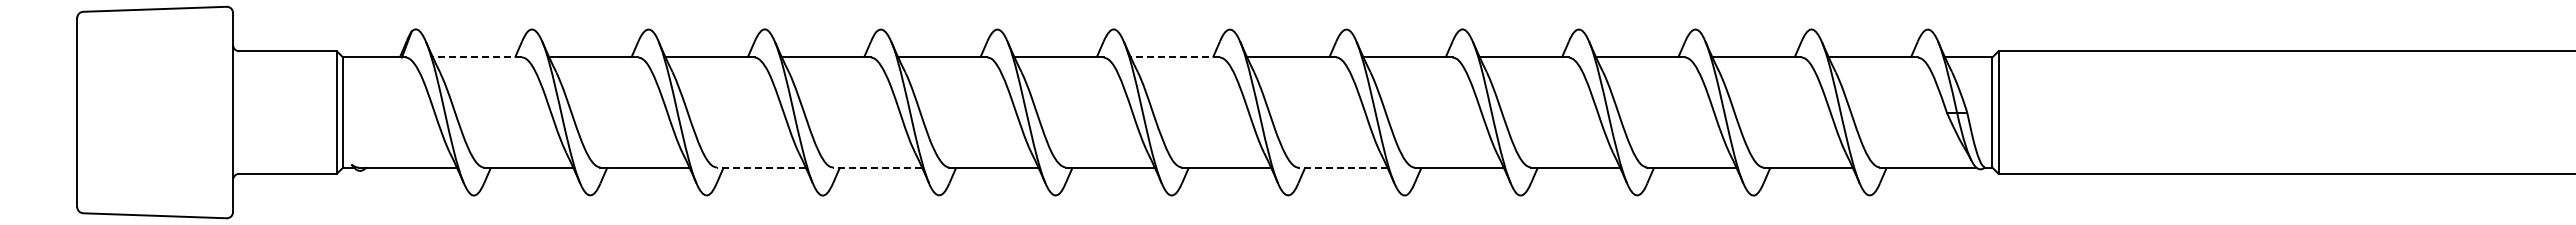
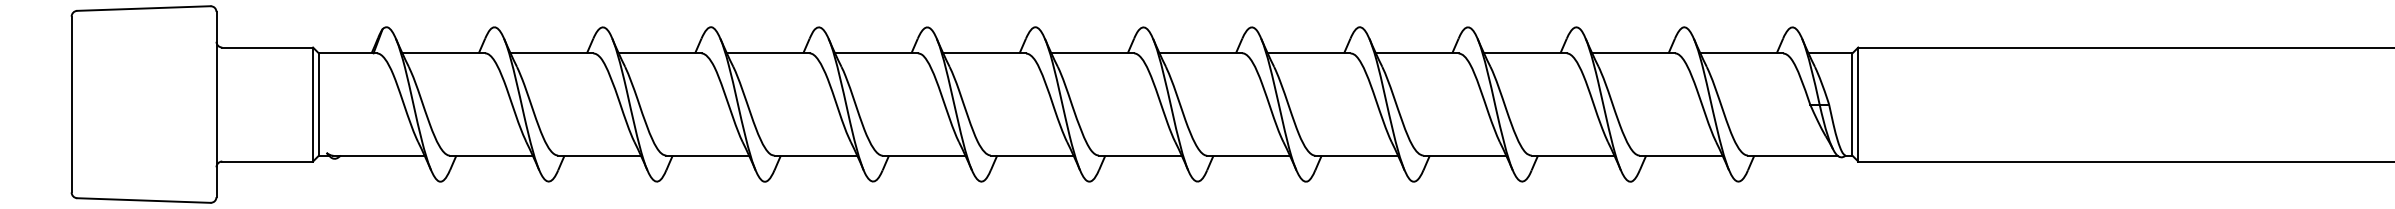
line: (477, 57) -> (443, 53), dashed -> solid
line: (1175, 57) -> (1092, 53), dashed -> solid
line: (761, 167) -> (707, 155), dashed -> solid
line: (877, 167) -> (815, 155), dashed -> solid
line: (1342, 167) -> (1248, 155), dashed -> solid

